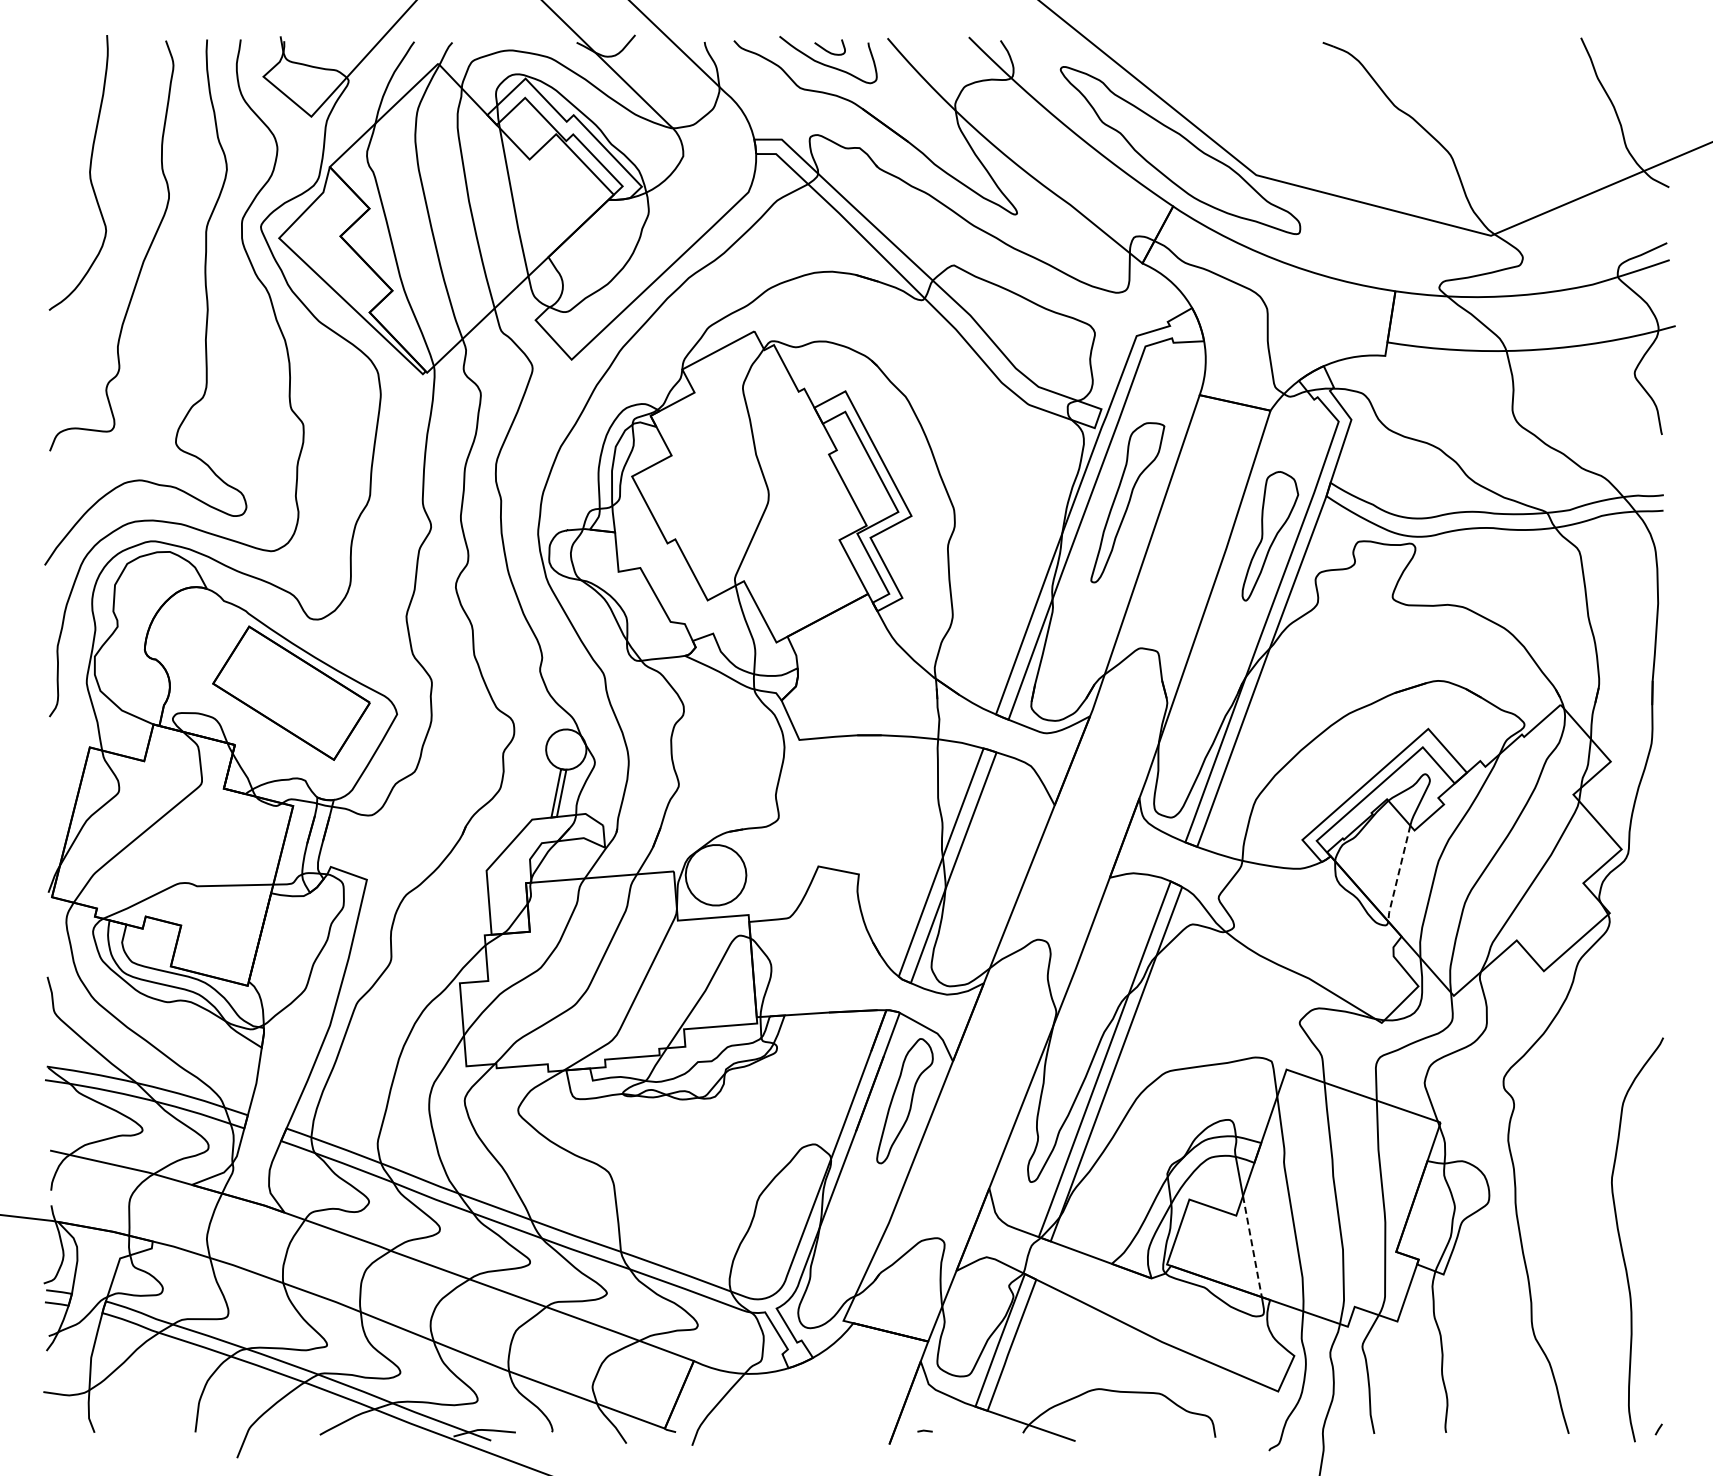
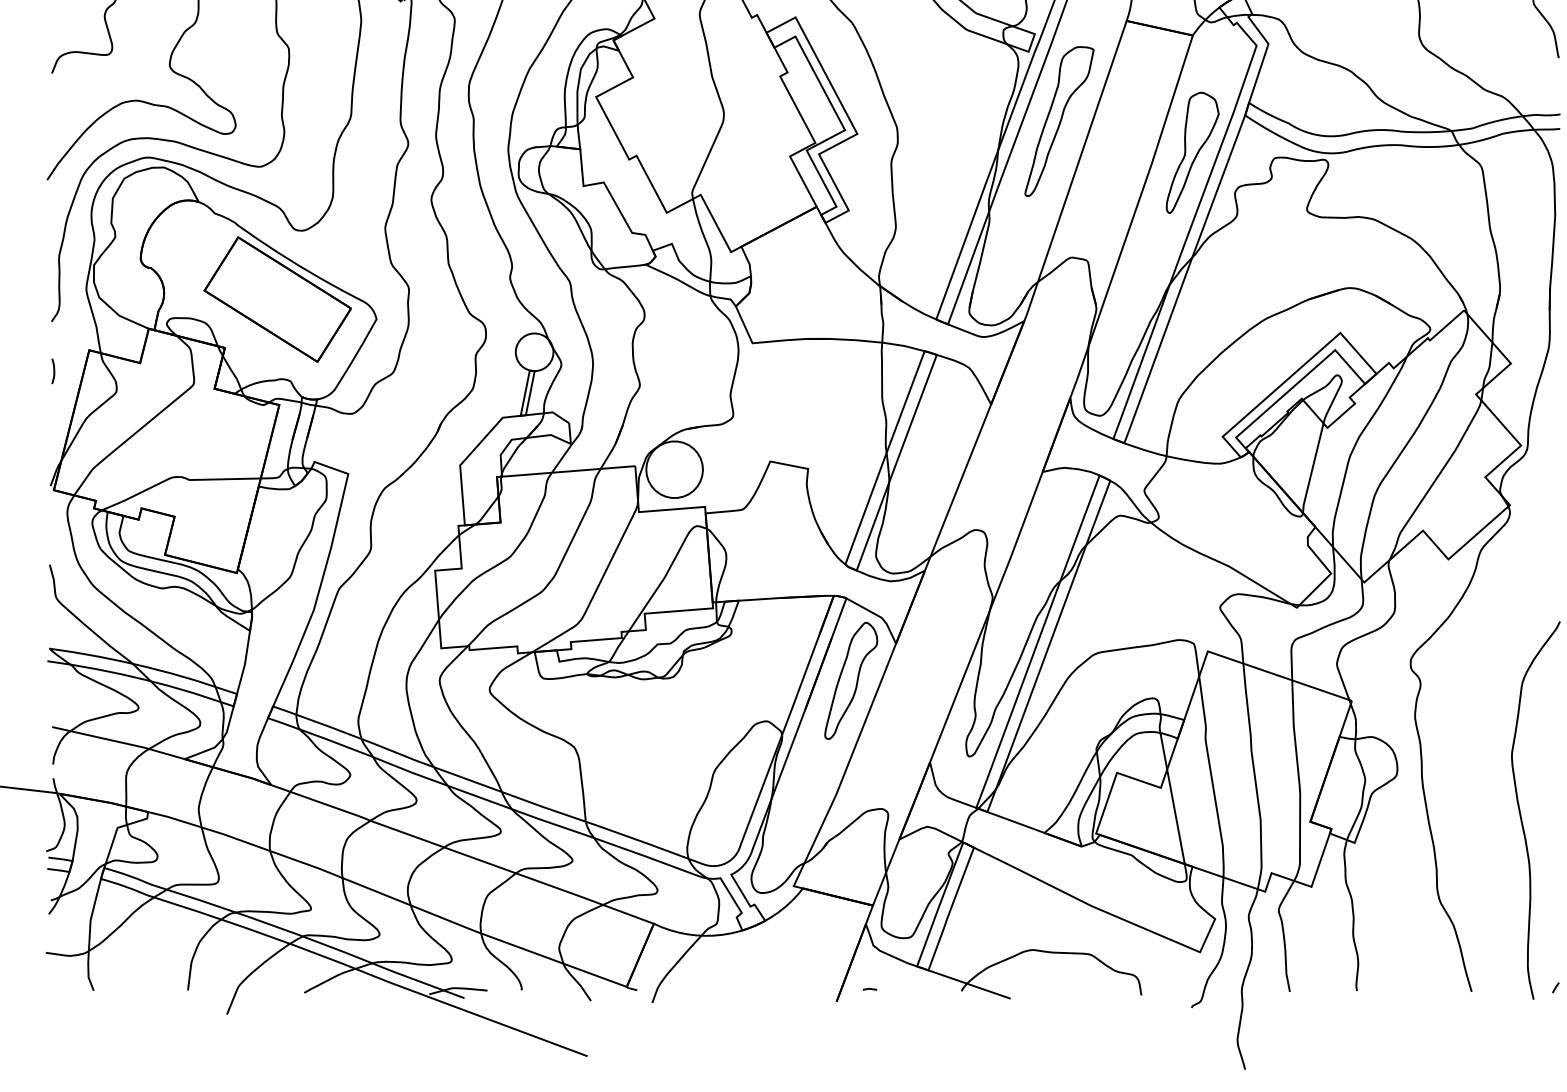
curve: (51, 769) -> (53, 370), added
line: (1398, 874) -> (1312, 469), dashed -> solid
line: (1252, 1247) -> (1176, 817), dashed -> solid

